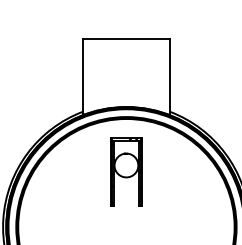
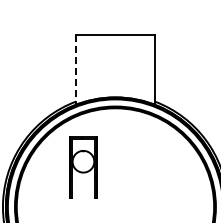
line: (82, 76) -> (75, 69), solid -> dashed
part: (126, 171) -> (83, 167), moved

